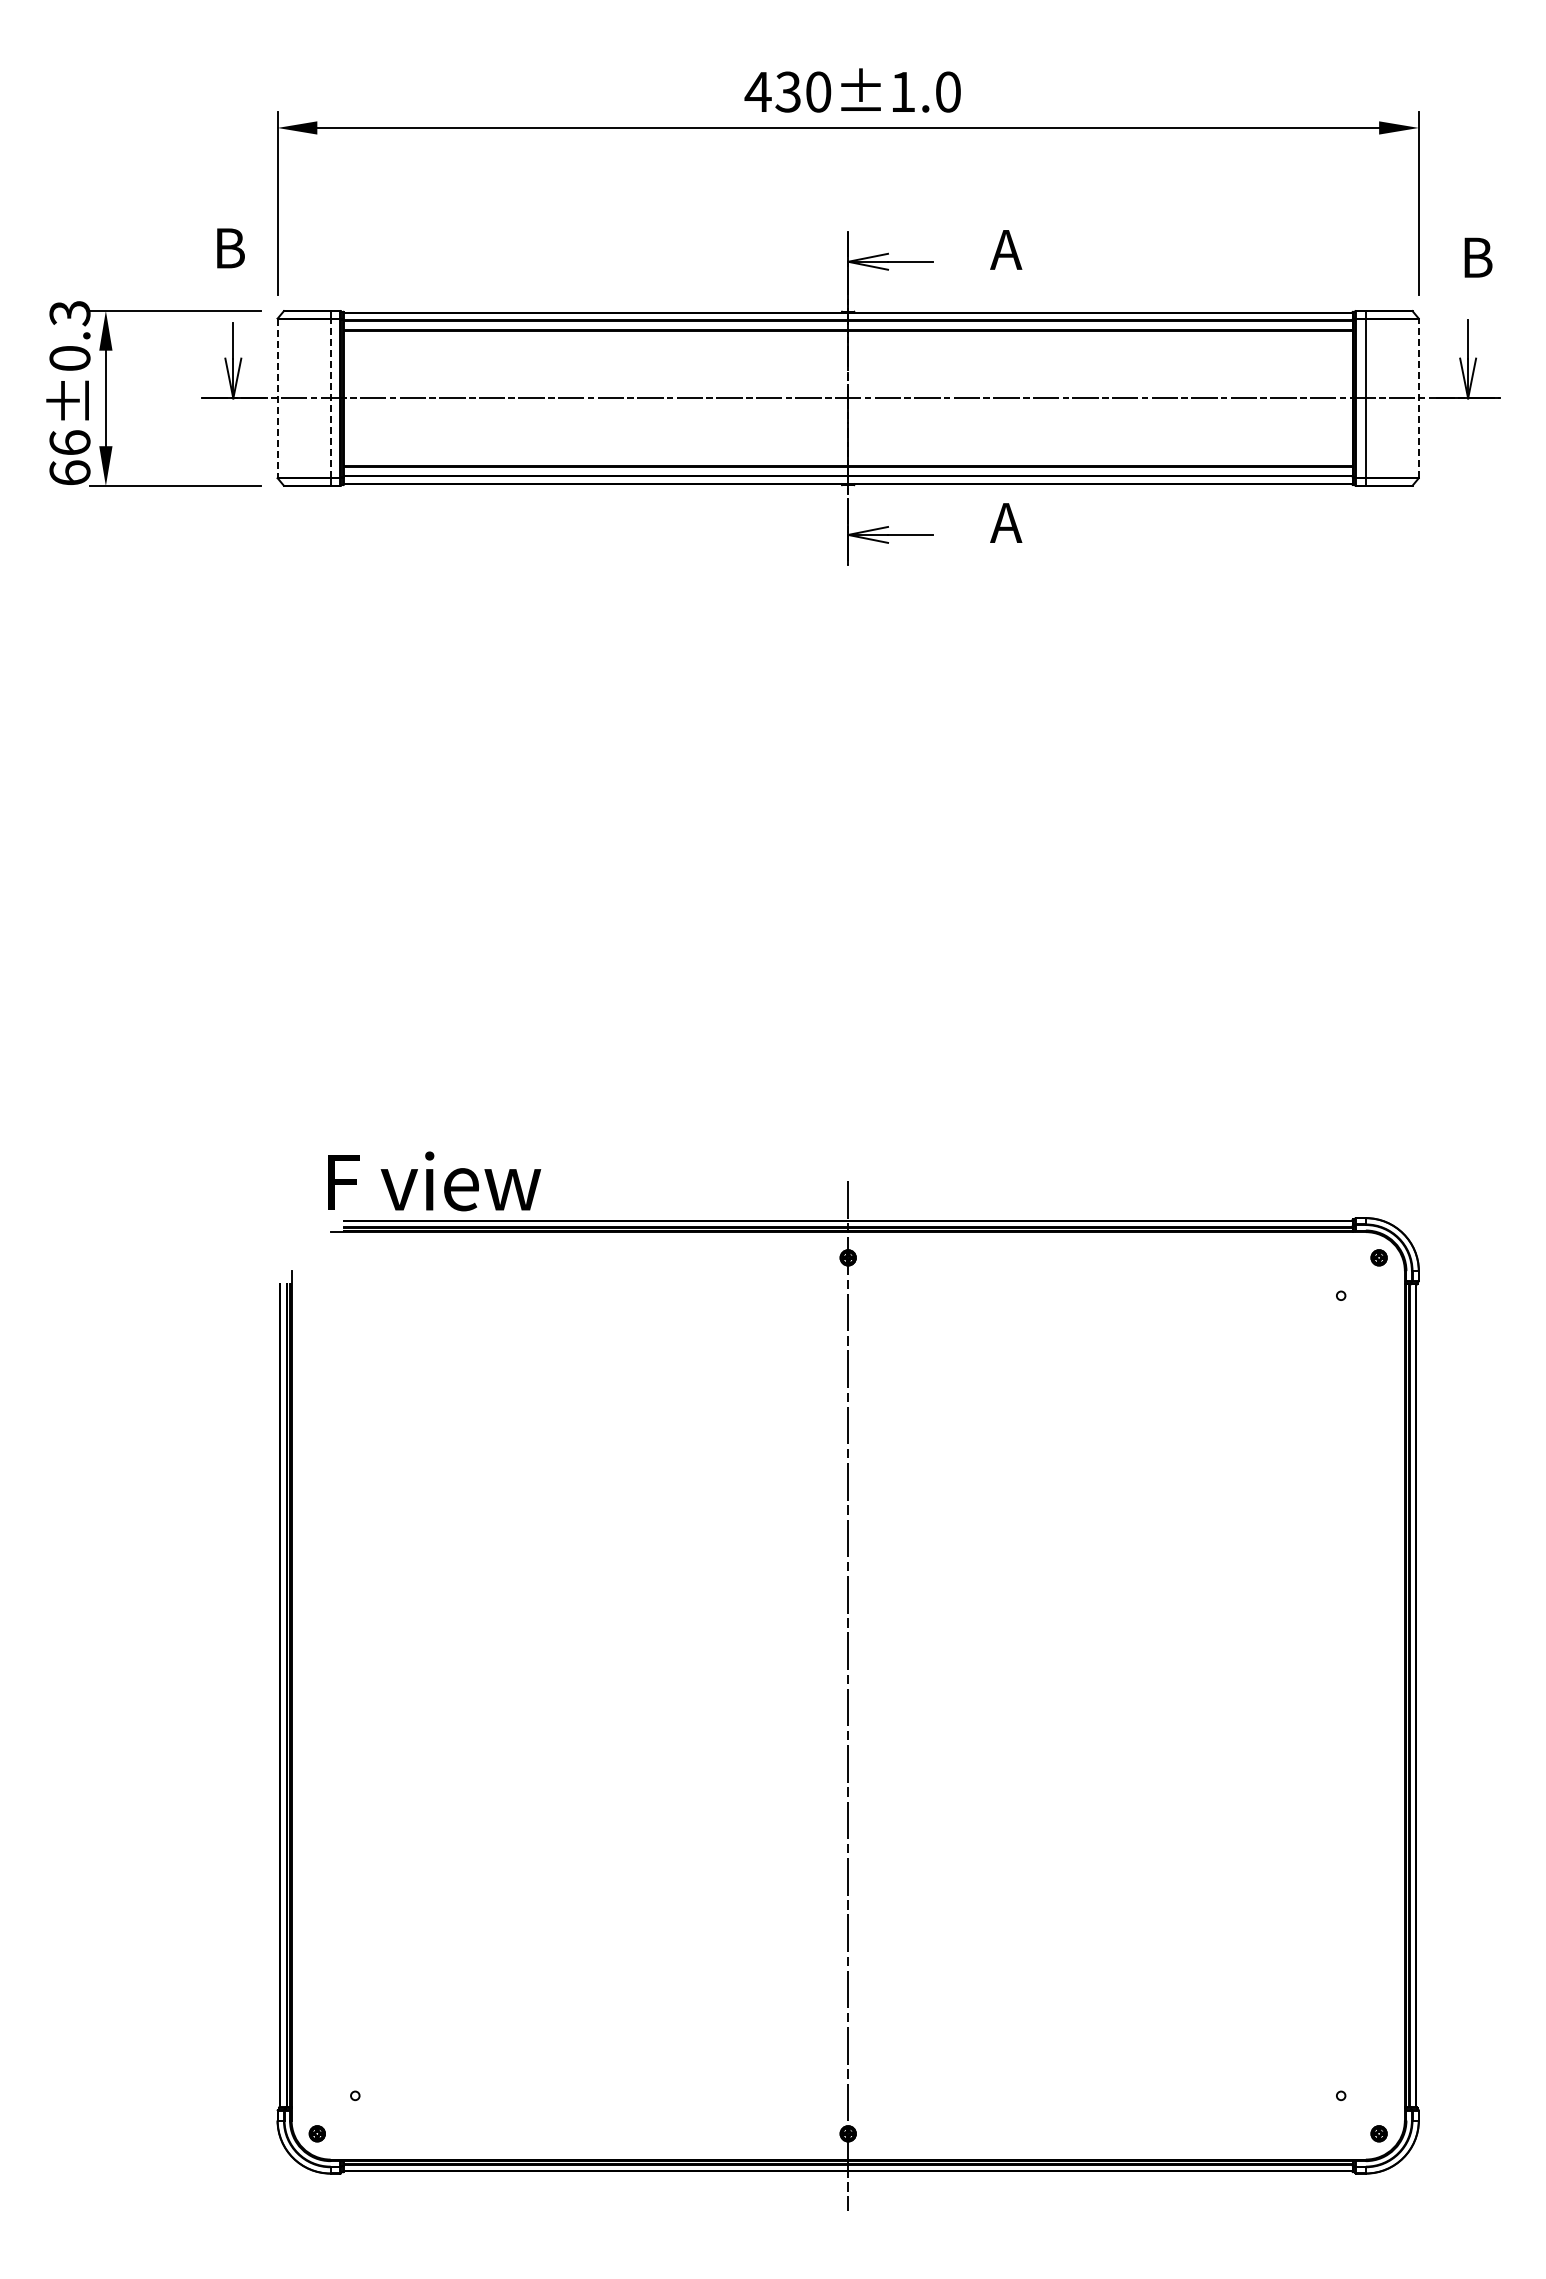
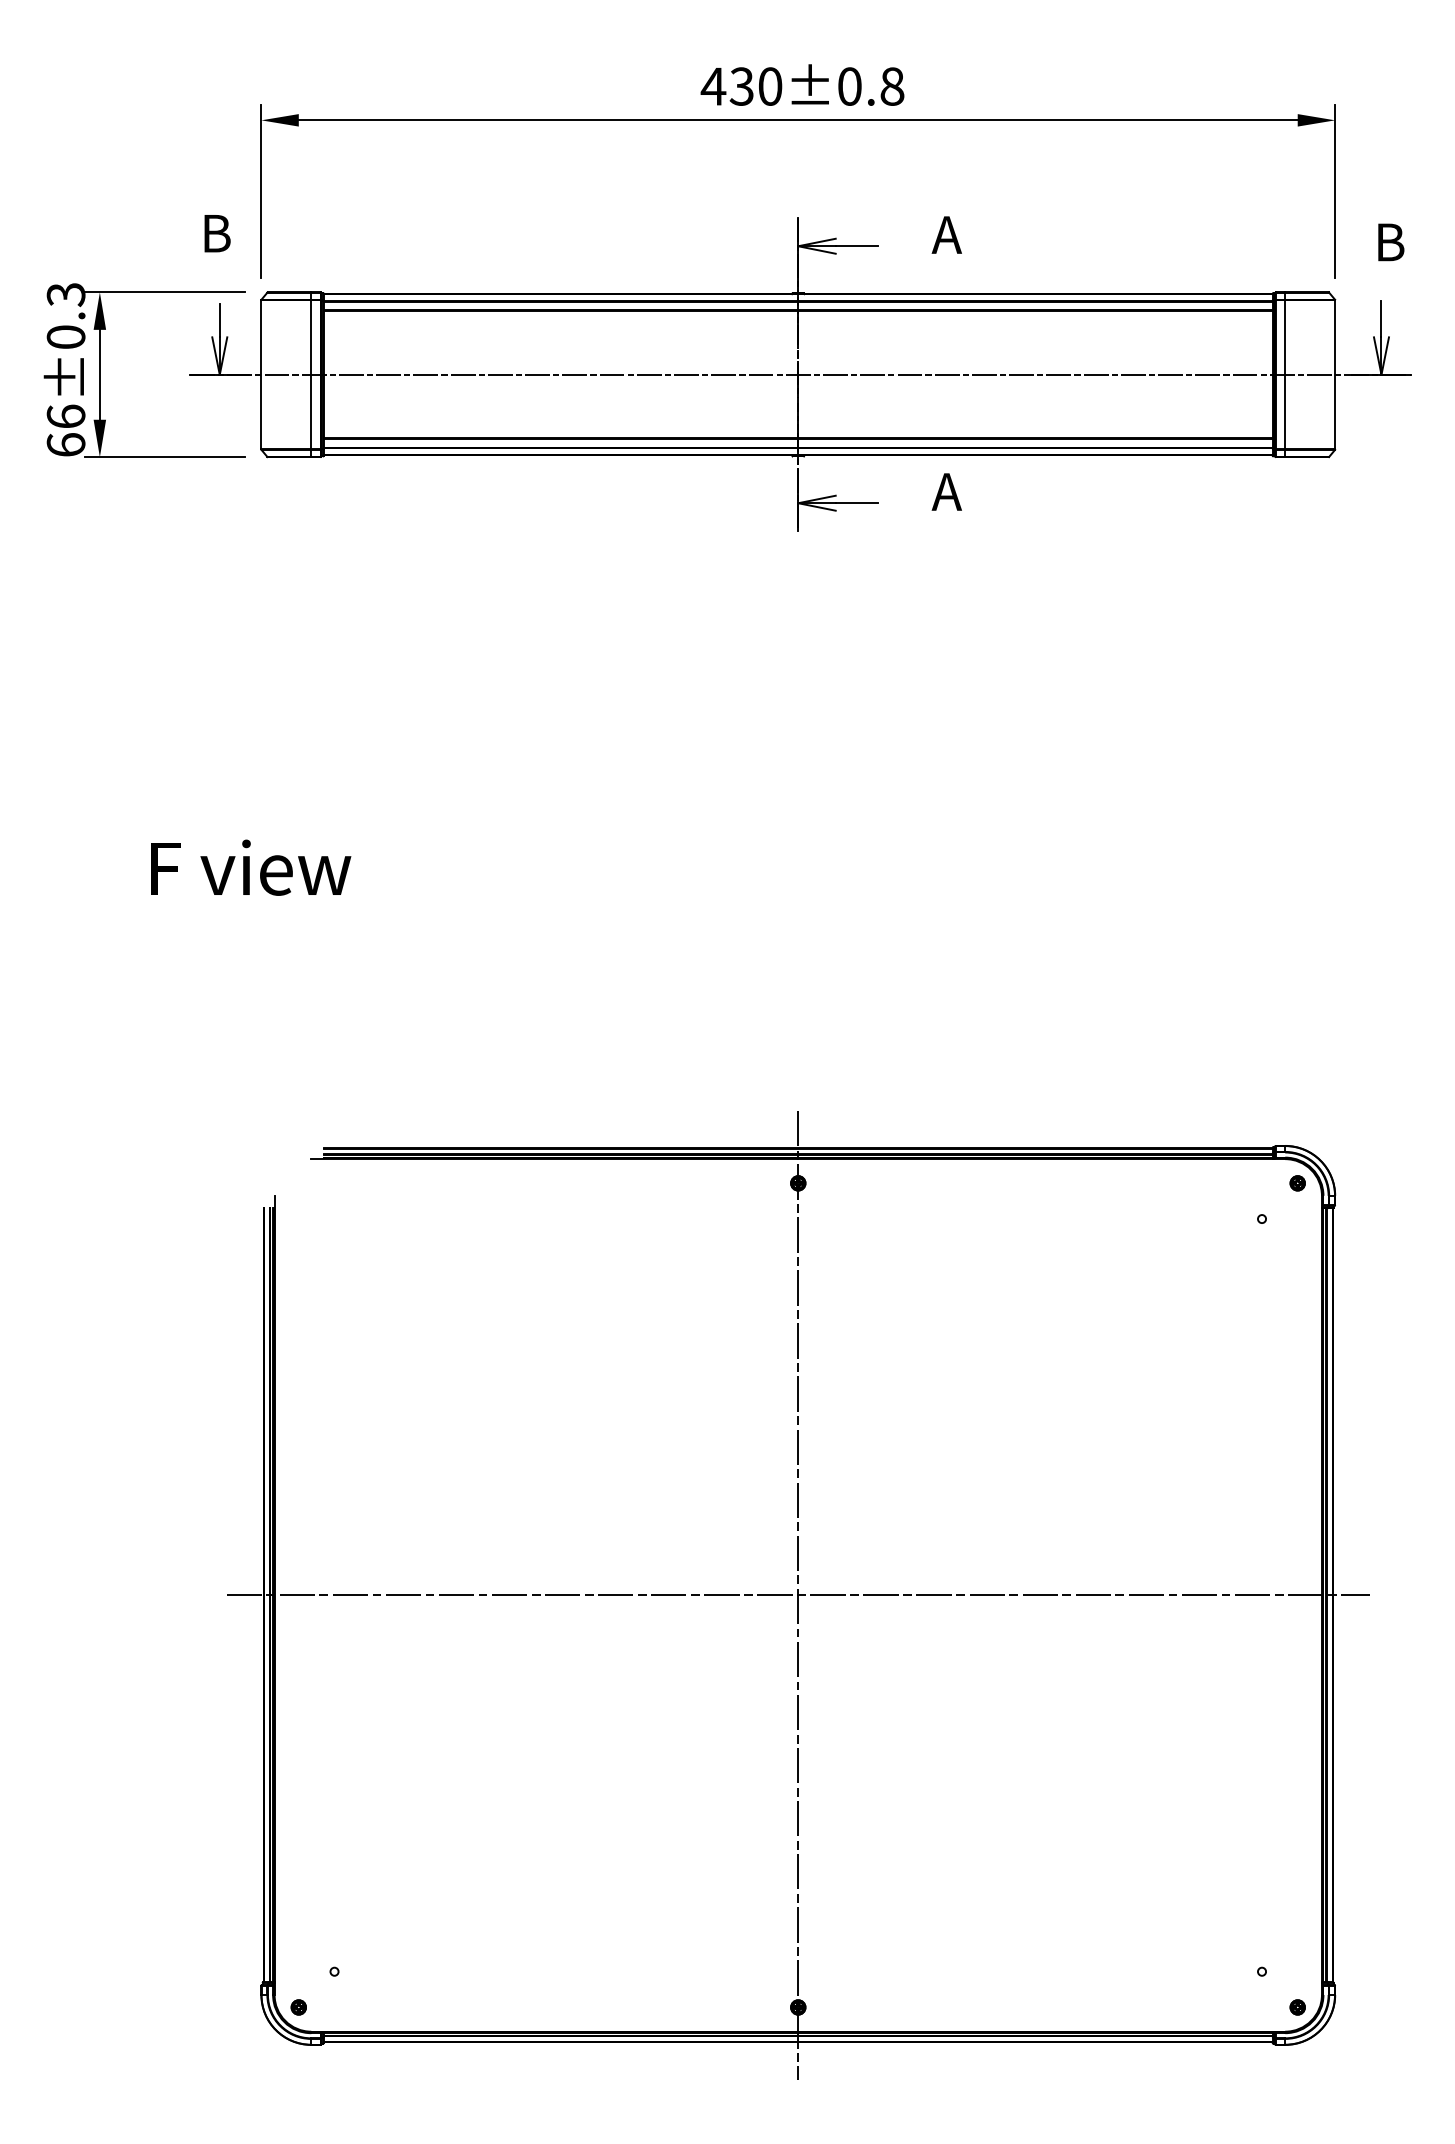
text: (925, 91) -> (870, 86), 430±1.0 -> 430±0.8
line: (330, 397) -> (311, 373), dashed -> solid
line: (1418, 397) -> (1334, 373), dashed -> solid
line: (277, 398) -> (261, 374), dashed -> solid
text: (434, 1181) -> (250, 867), moved
line: (847, 1695) -> (797, 1595), added

